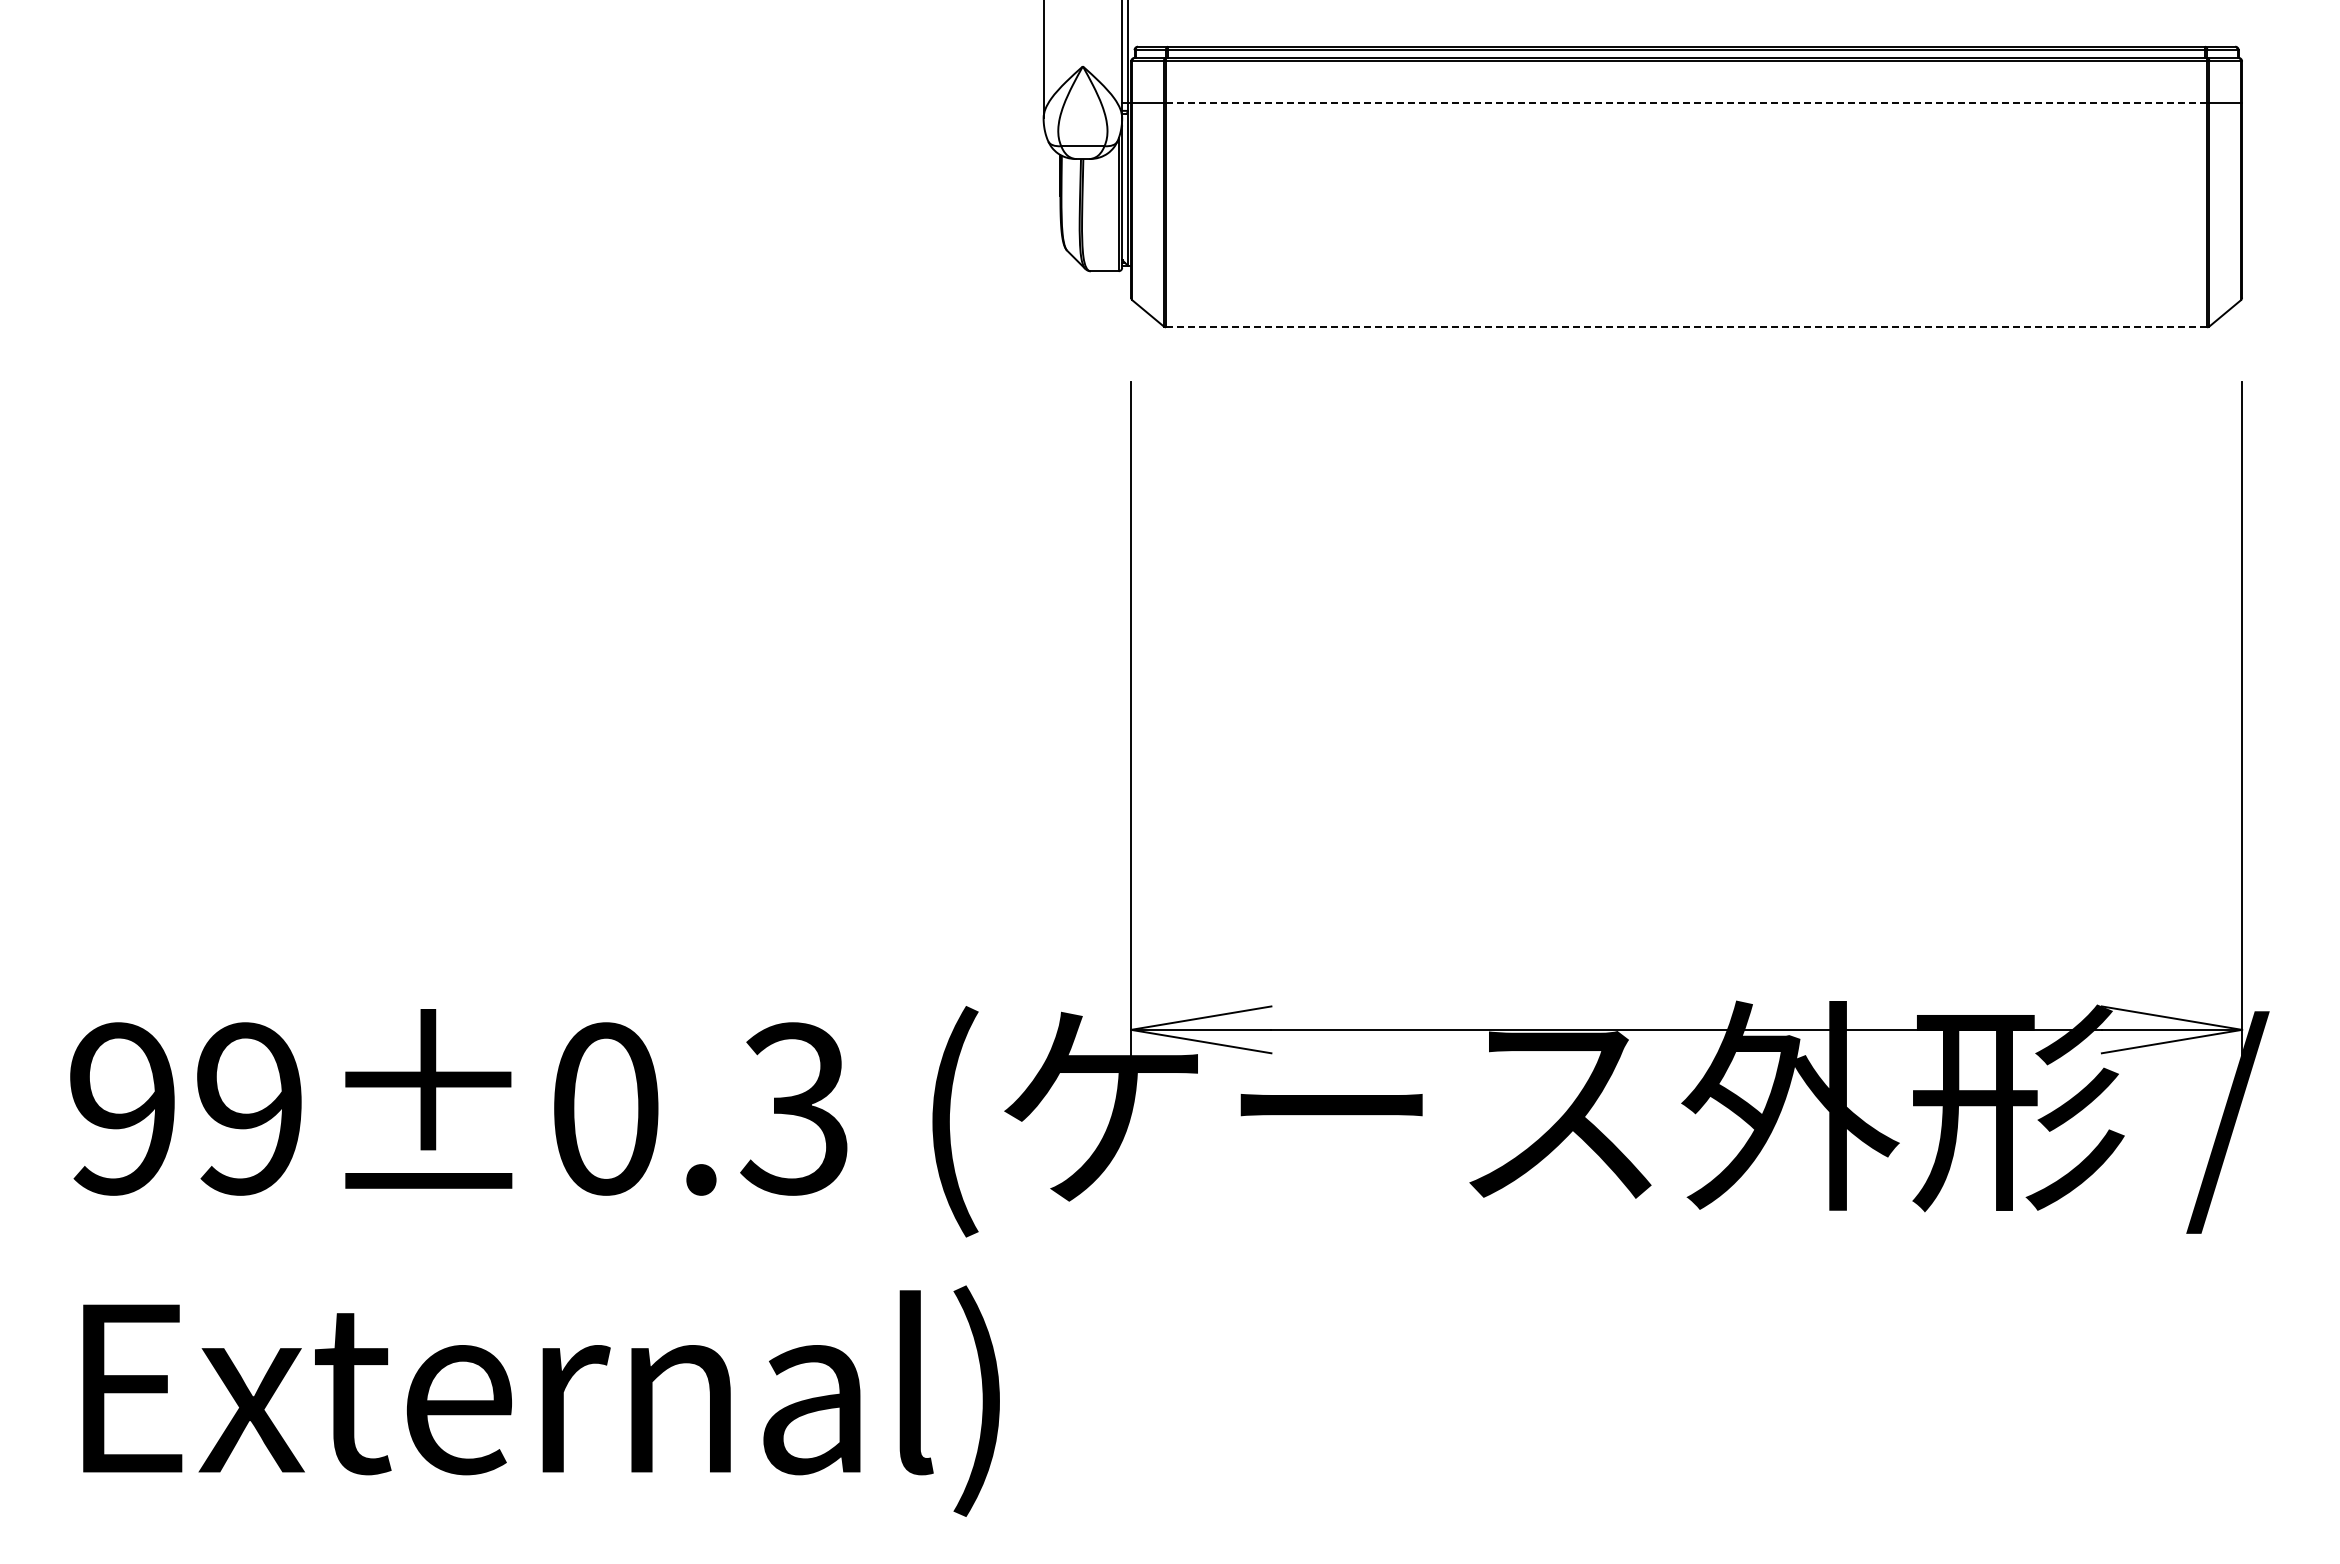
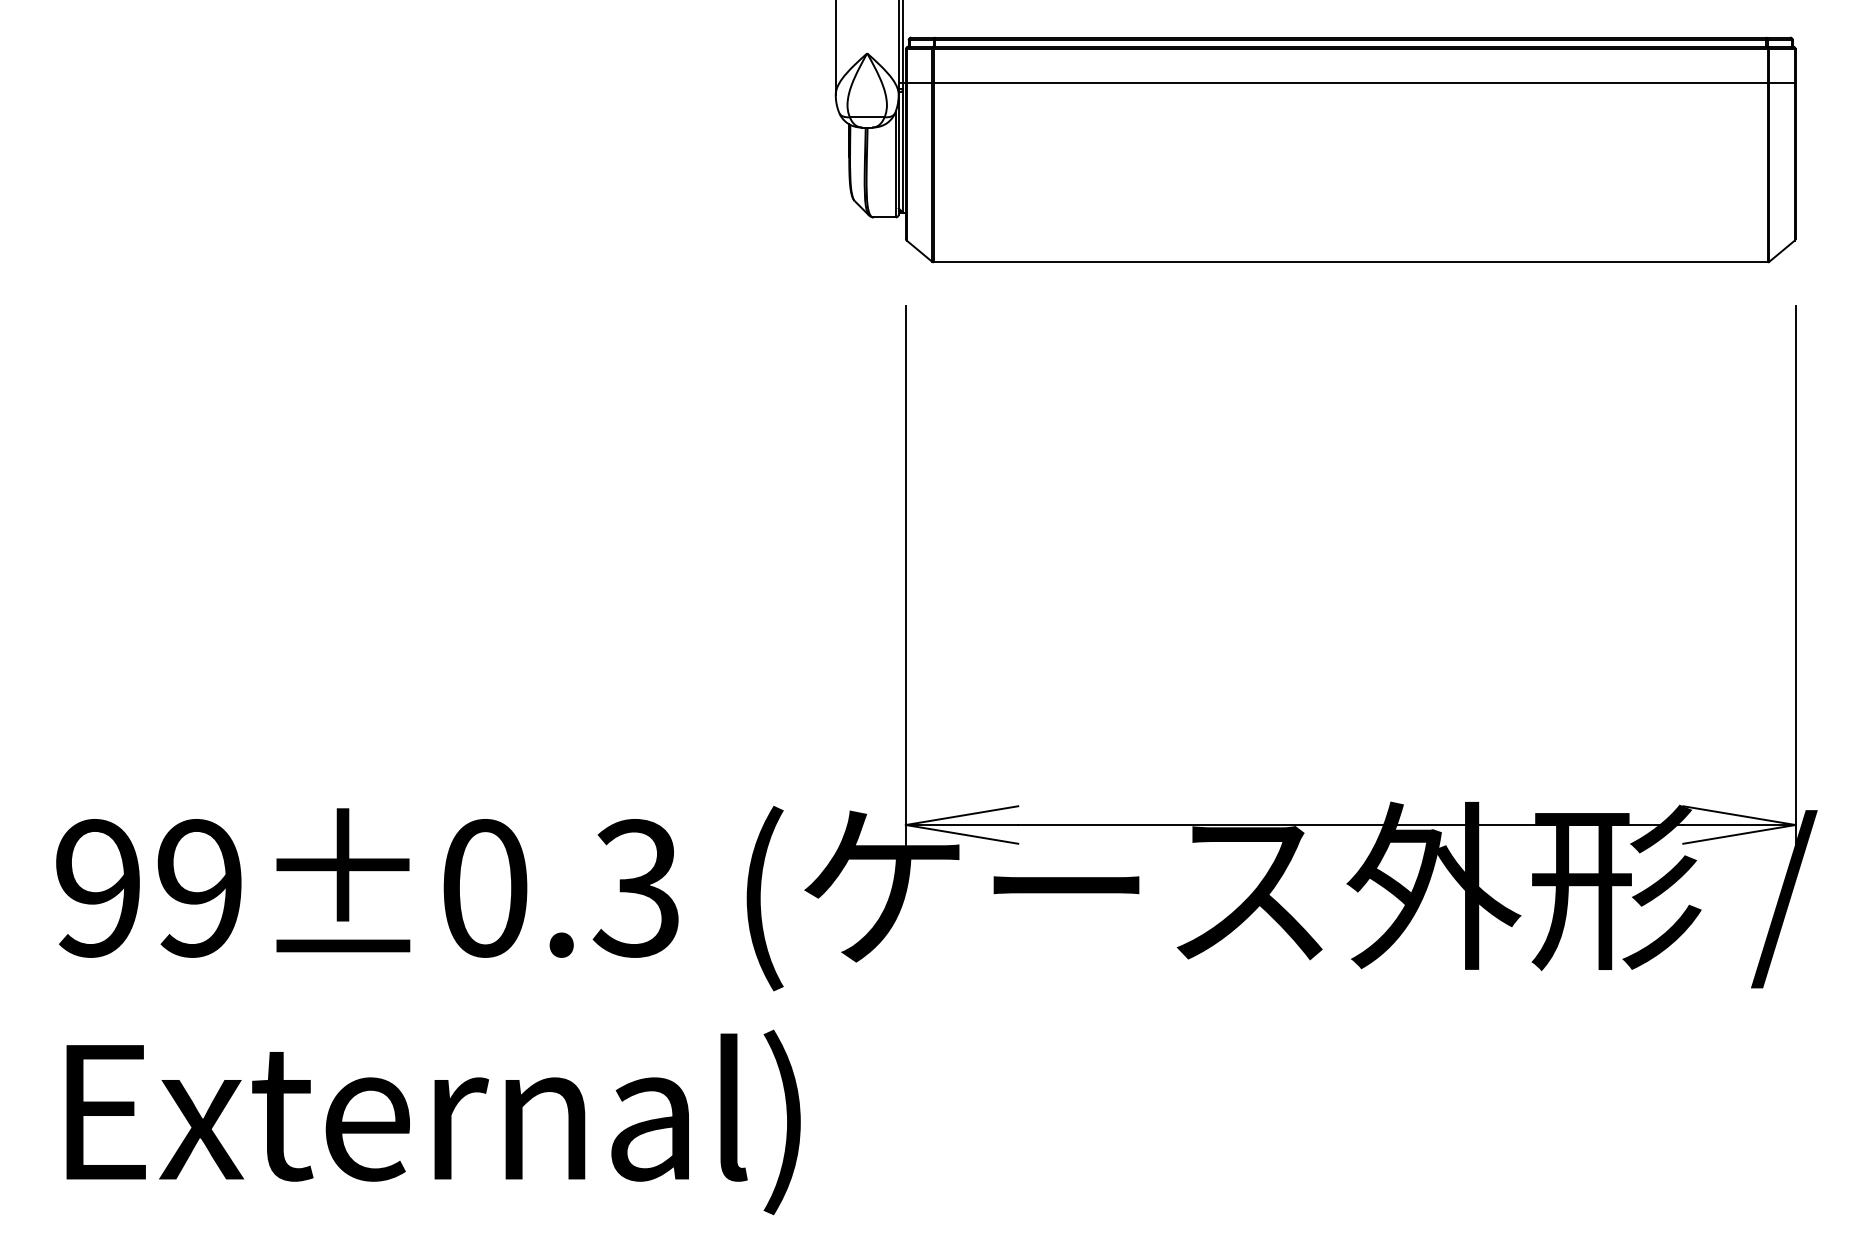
line: (1686, 102) -> (1350, 82), dashed -> solid
line: (1686, 327) -> (1350, 262), dashed -> solid

